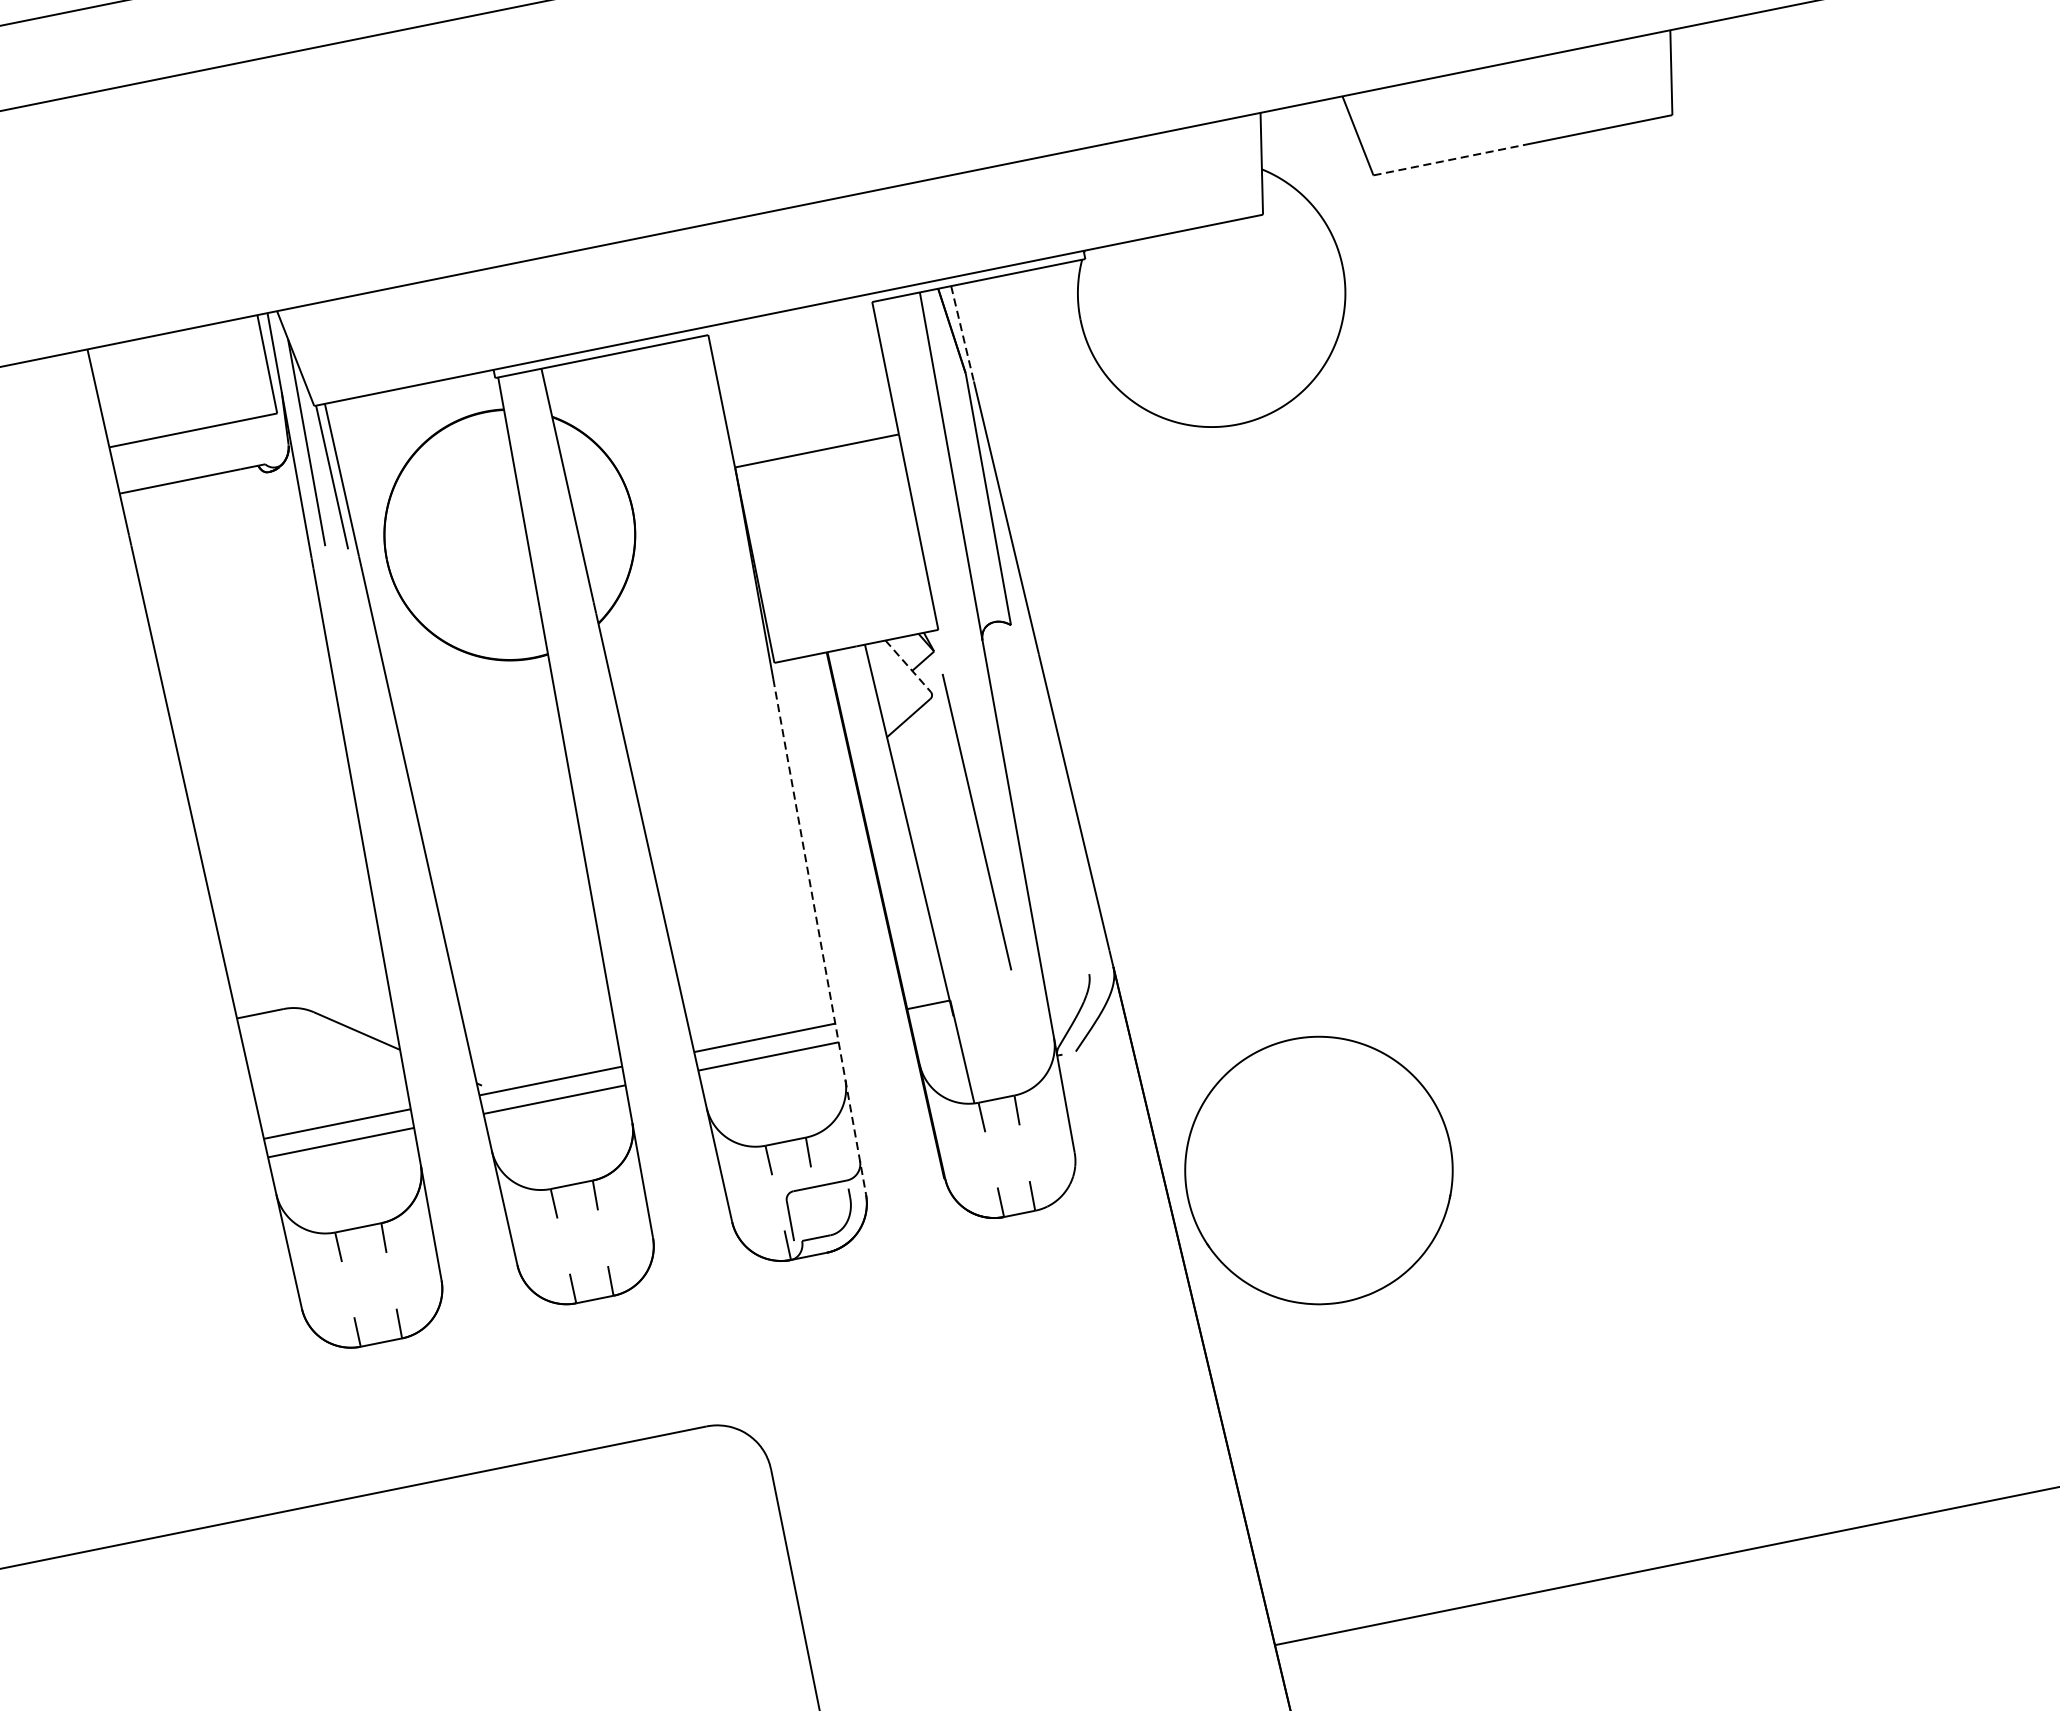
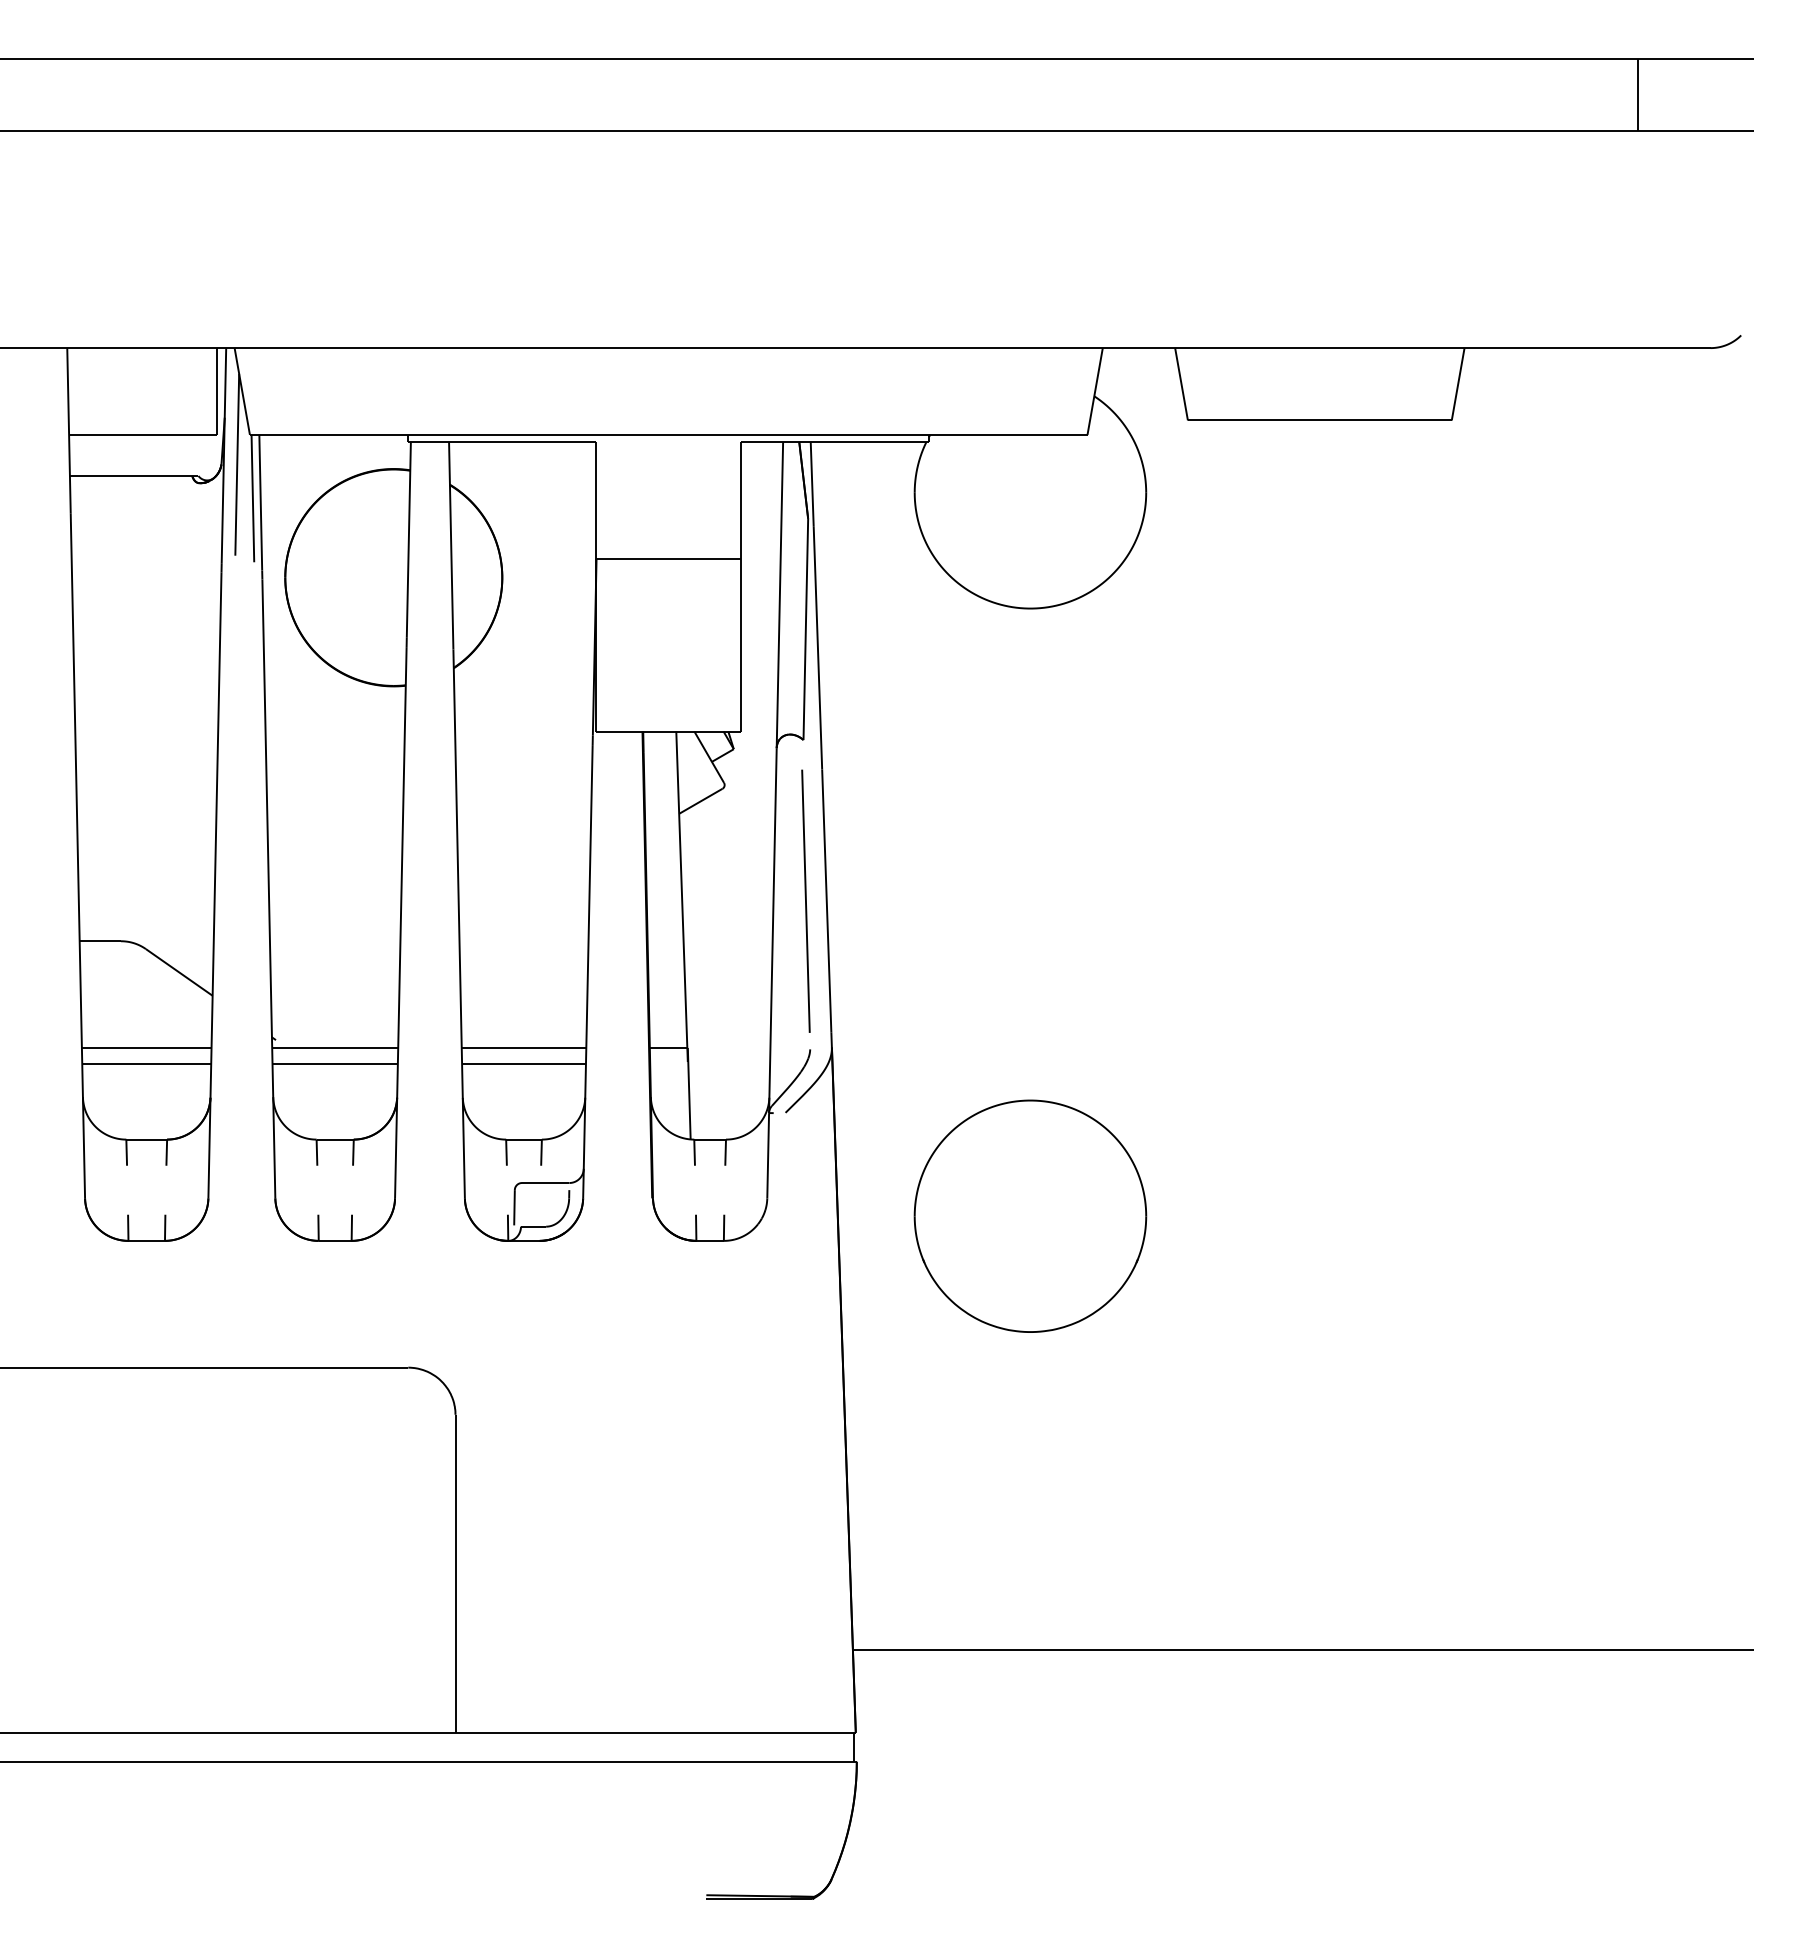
line: (1447, 160) -> (1253, 420), dashed -> solid
line: (963, 334) -> (812, 485), dashed -> solid
line: (908, 666) -> (709, 757), dashed -> solid
line: (976, 821) -> (805, 900), moved
line: (819, 936) -> (587, 971), dashed -> solid
part: (1318, 1169) -> (1030, 1215), moved

